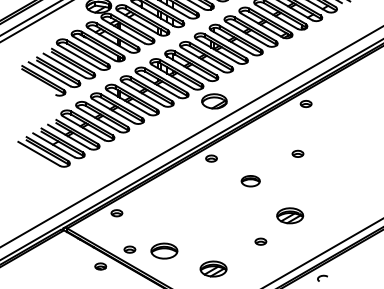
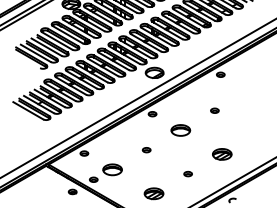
part: (250, 181) -> (180, 130), size x1.43
part: (203, 209) -> (146, 150), added
part: (290, 215) -> (222, 154), moved
part: (164, 250) -> (112, 169), moved

